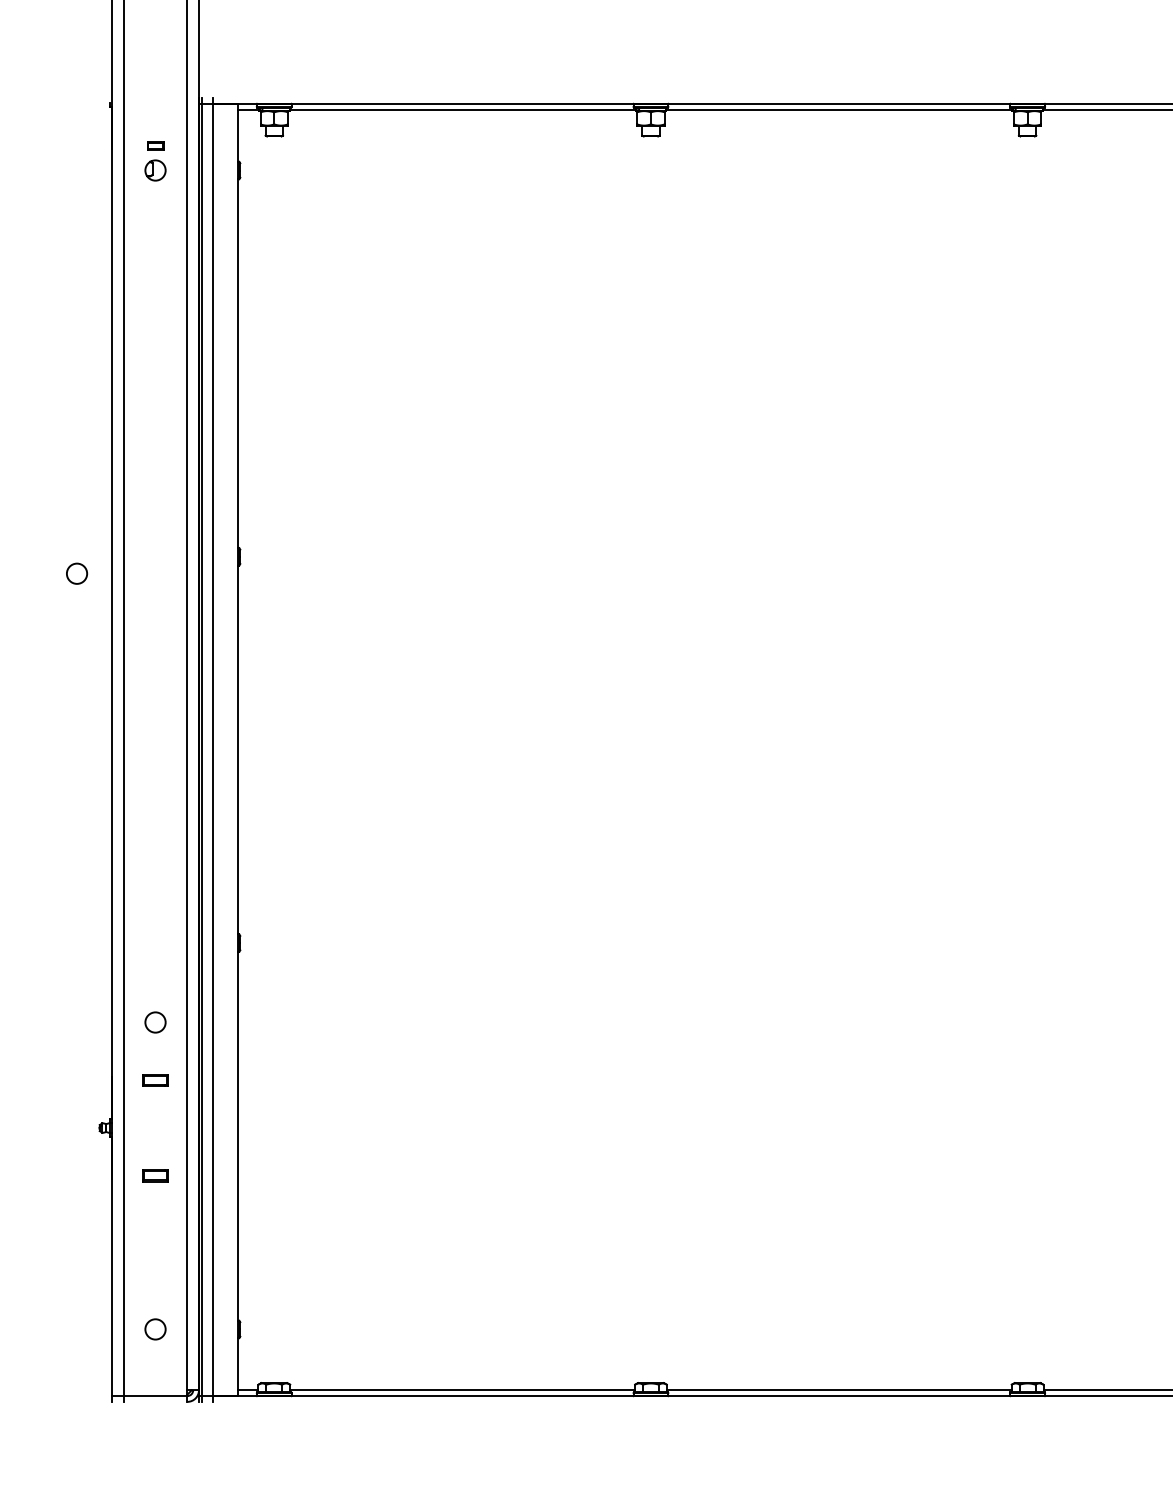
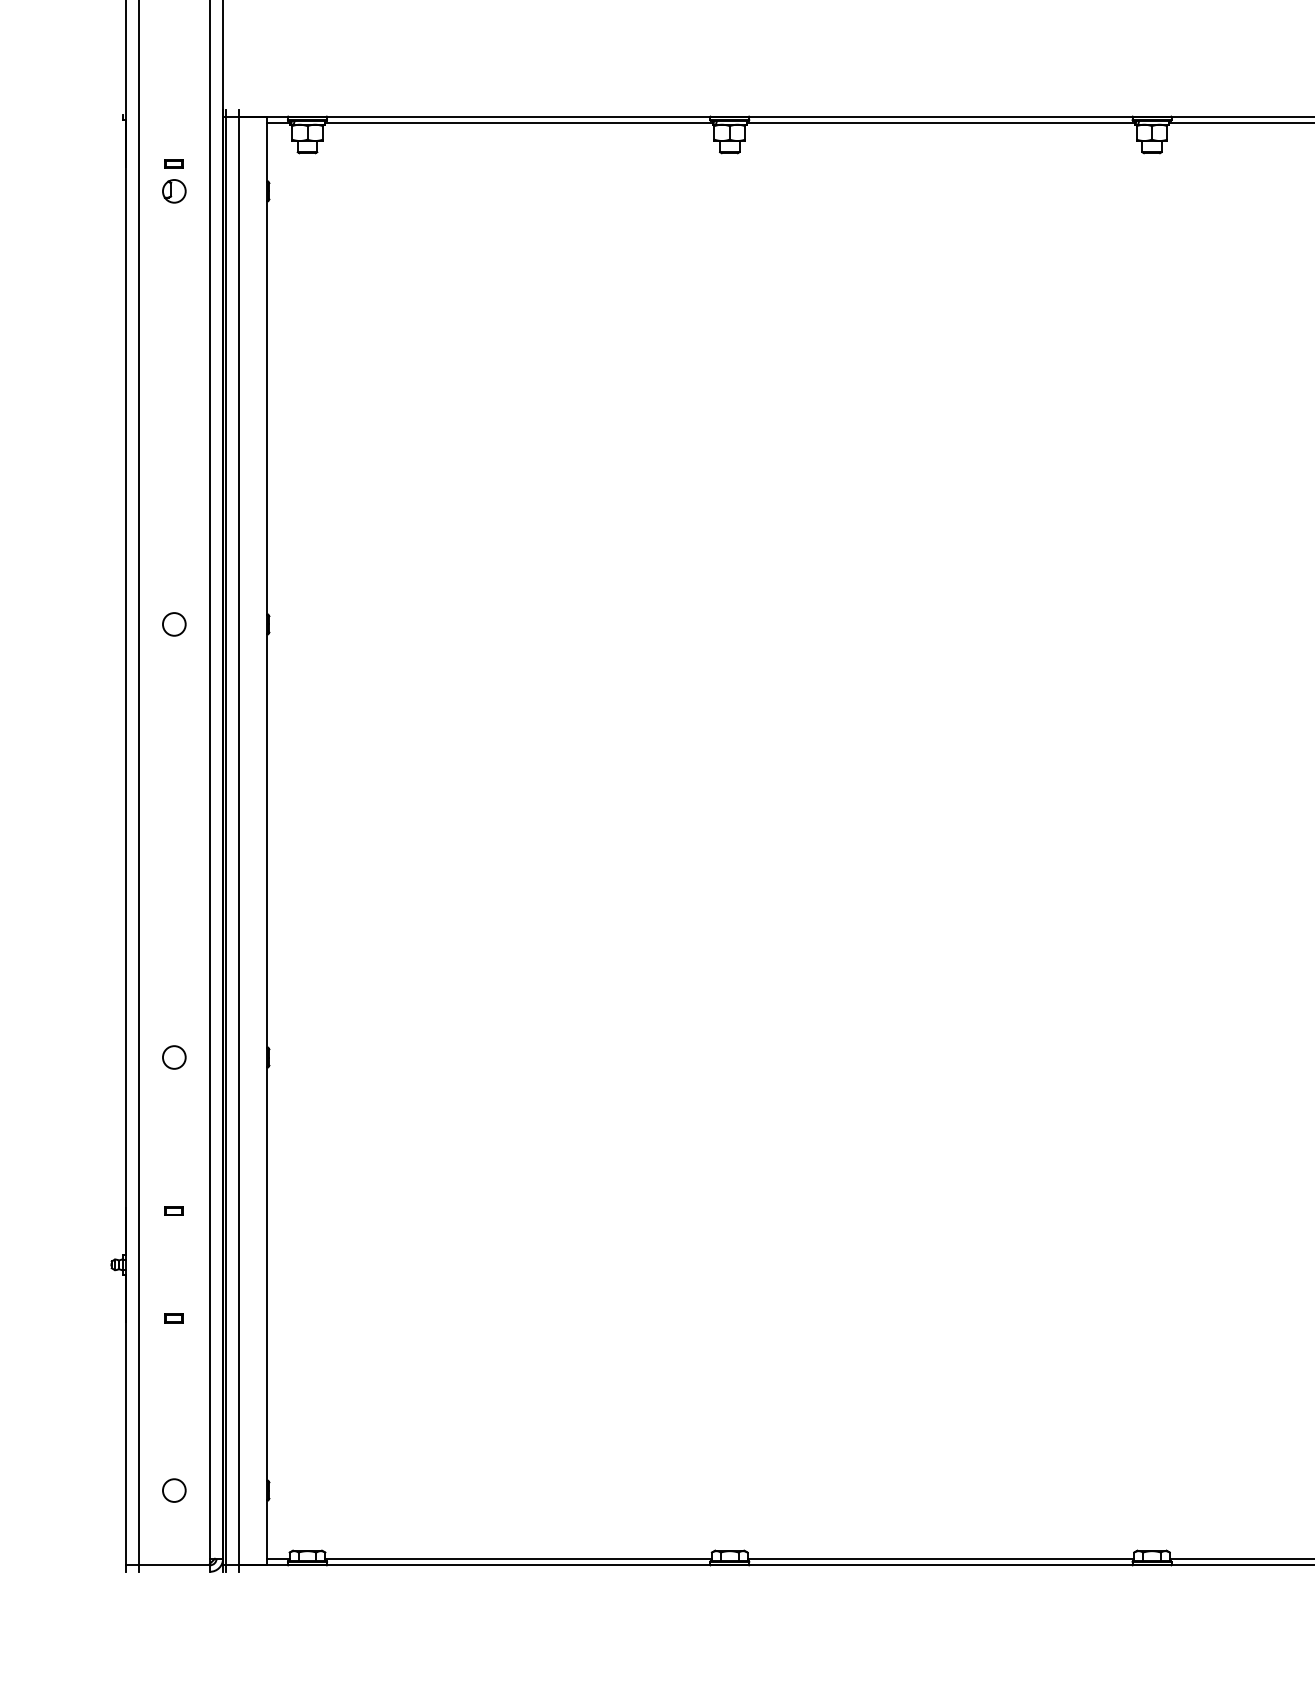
circle: (77, 573) -> (174, 624), moved
circle: (155, 1022) -> (174, 1057), moved
part: (154, 1079) -> (173, 1210), size x0.62
part: (154, 1175) -> (173, 1318), size x0.62

